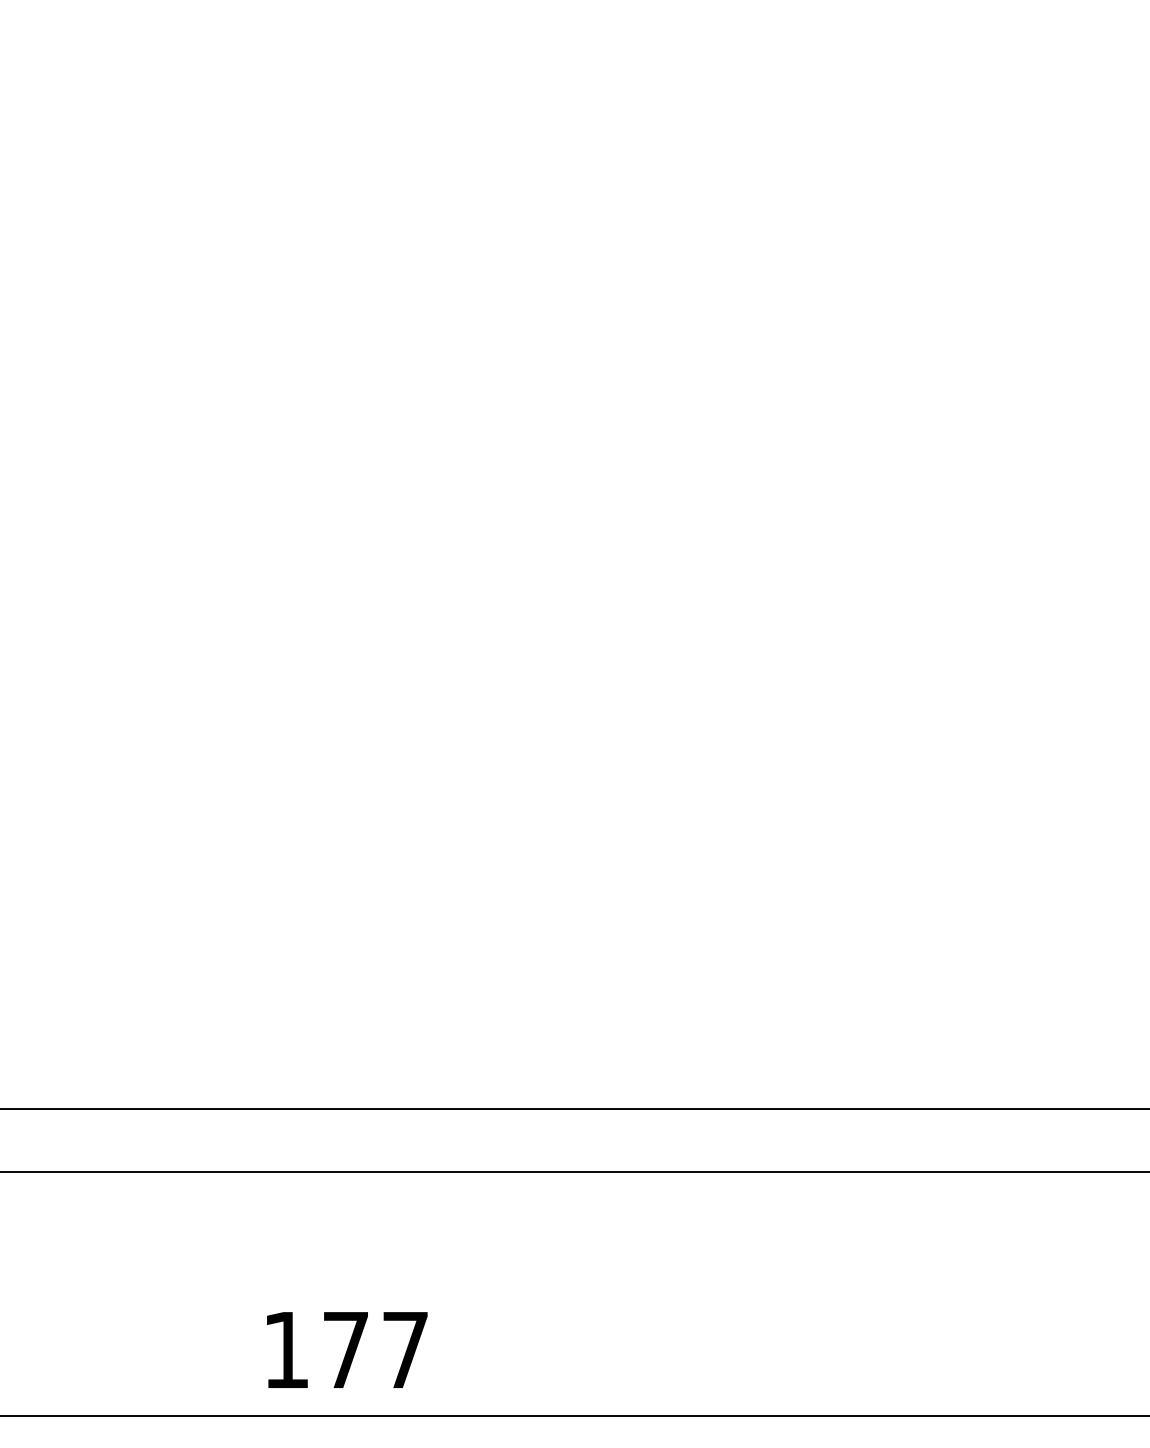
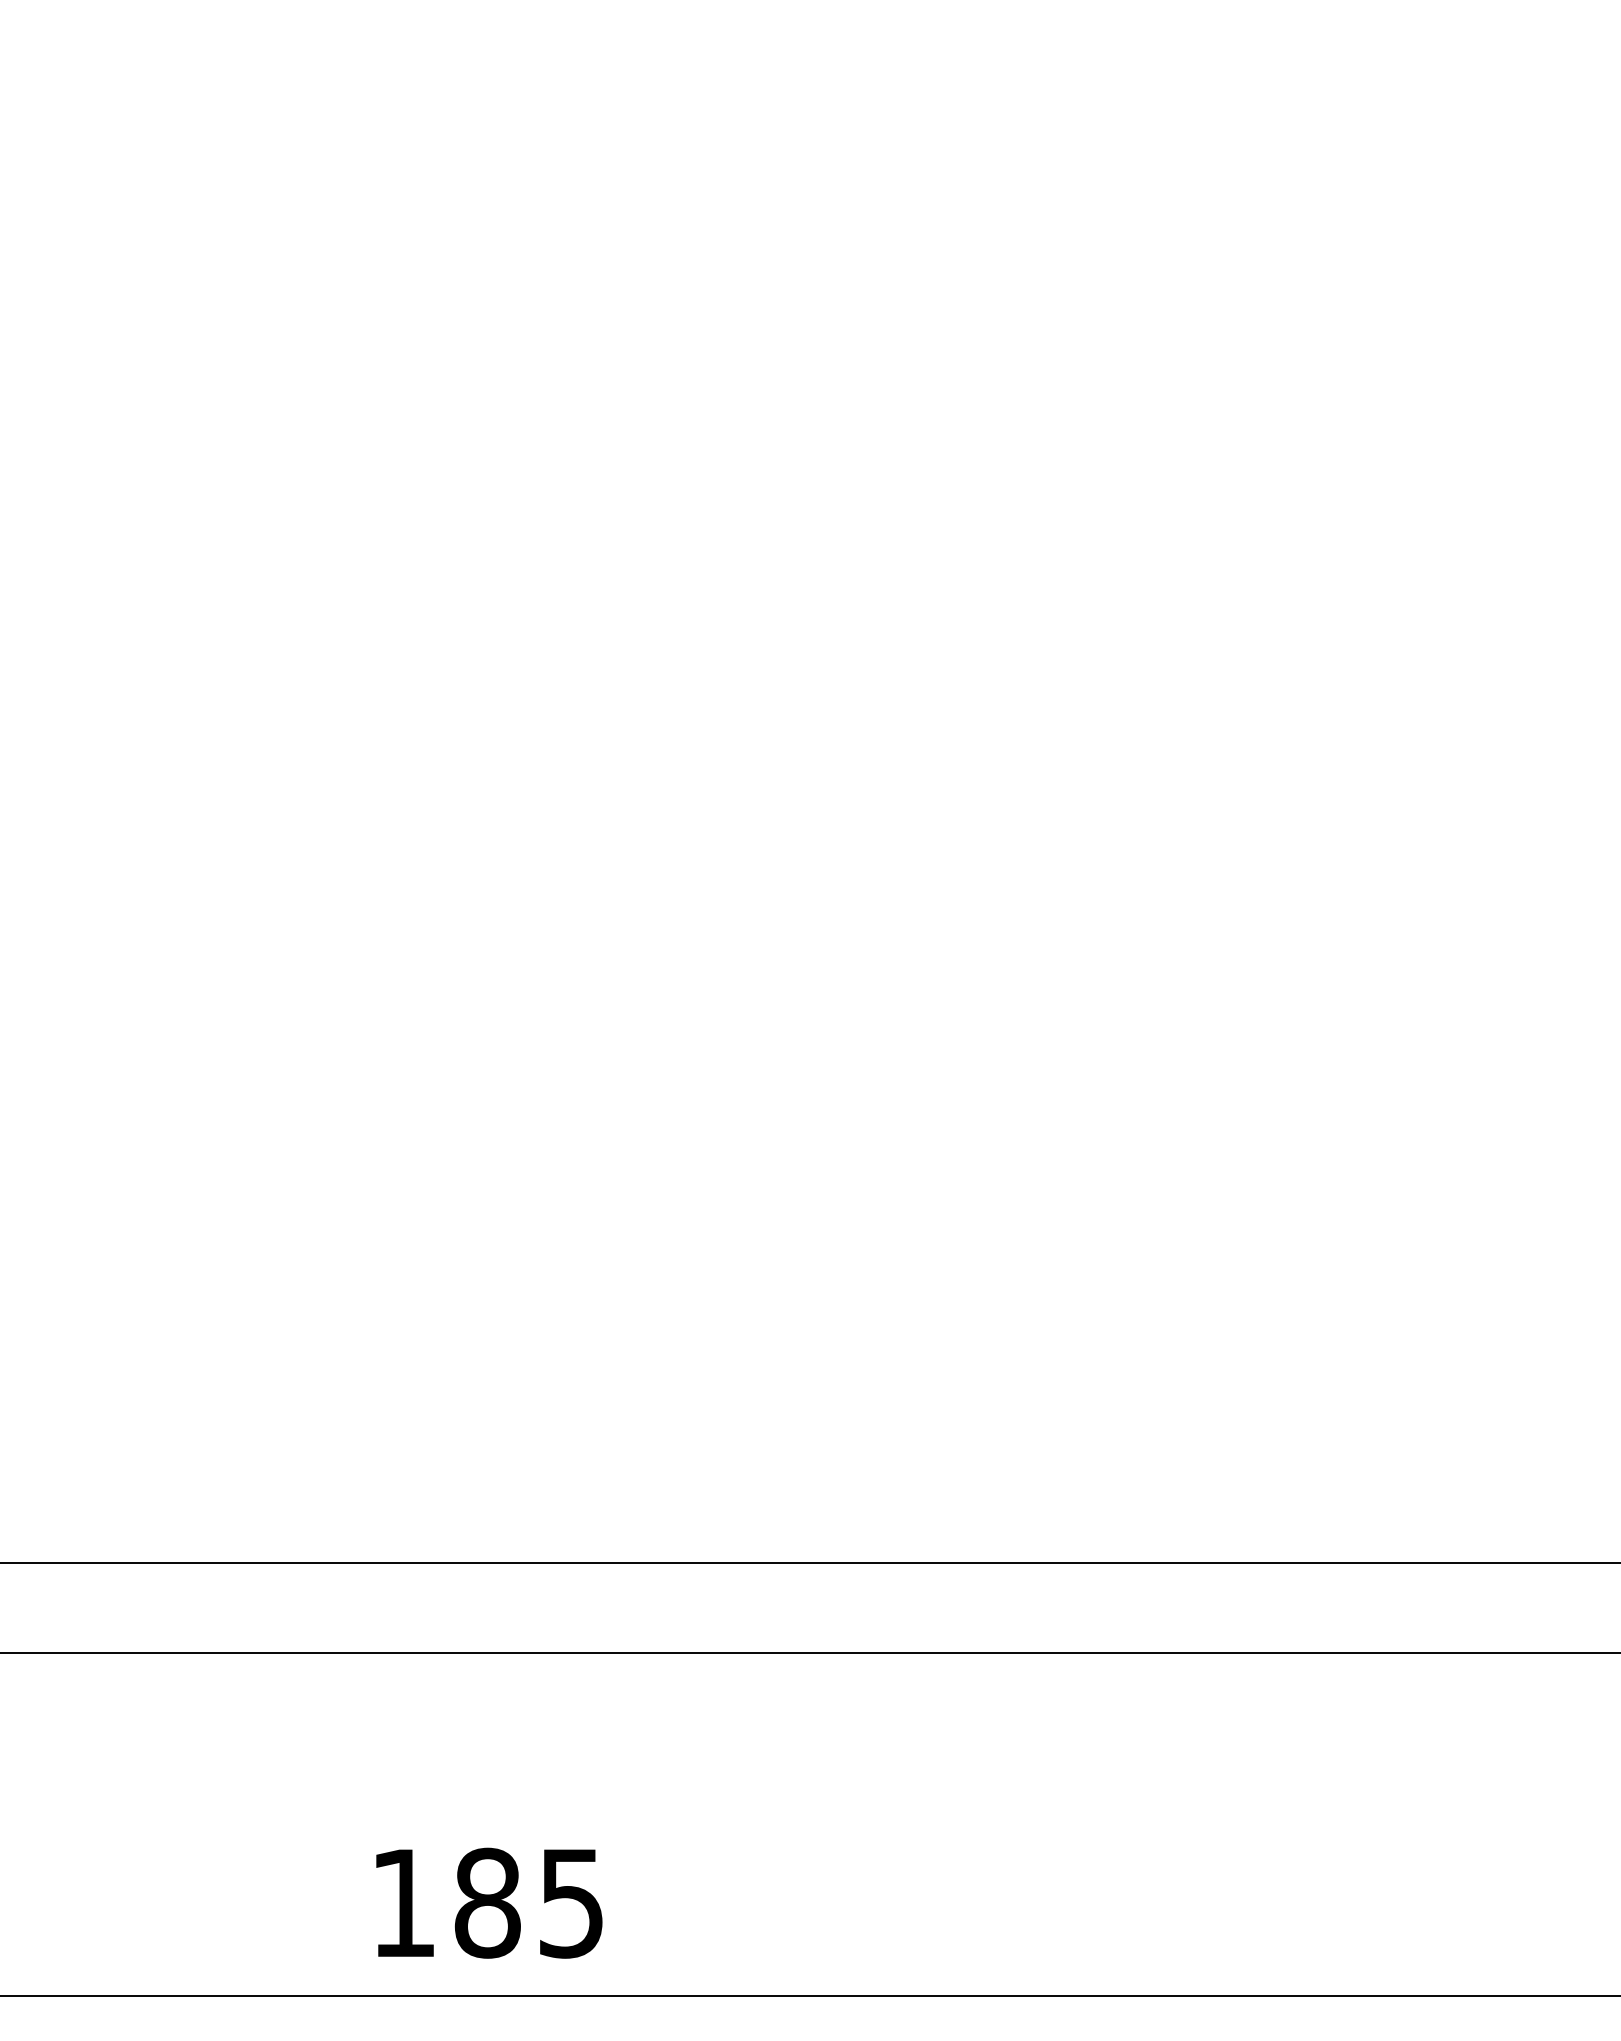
text: (374, 1349) -> (528, 1902), 177 -> 185

